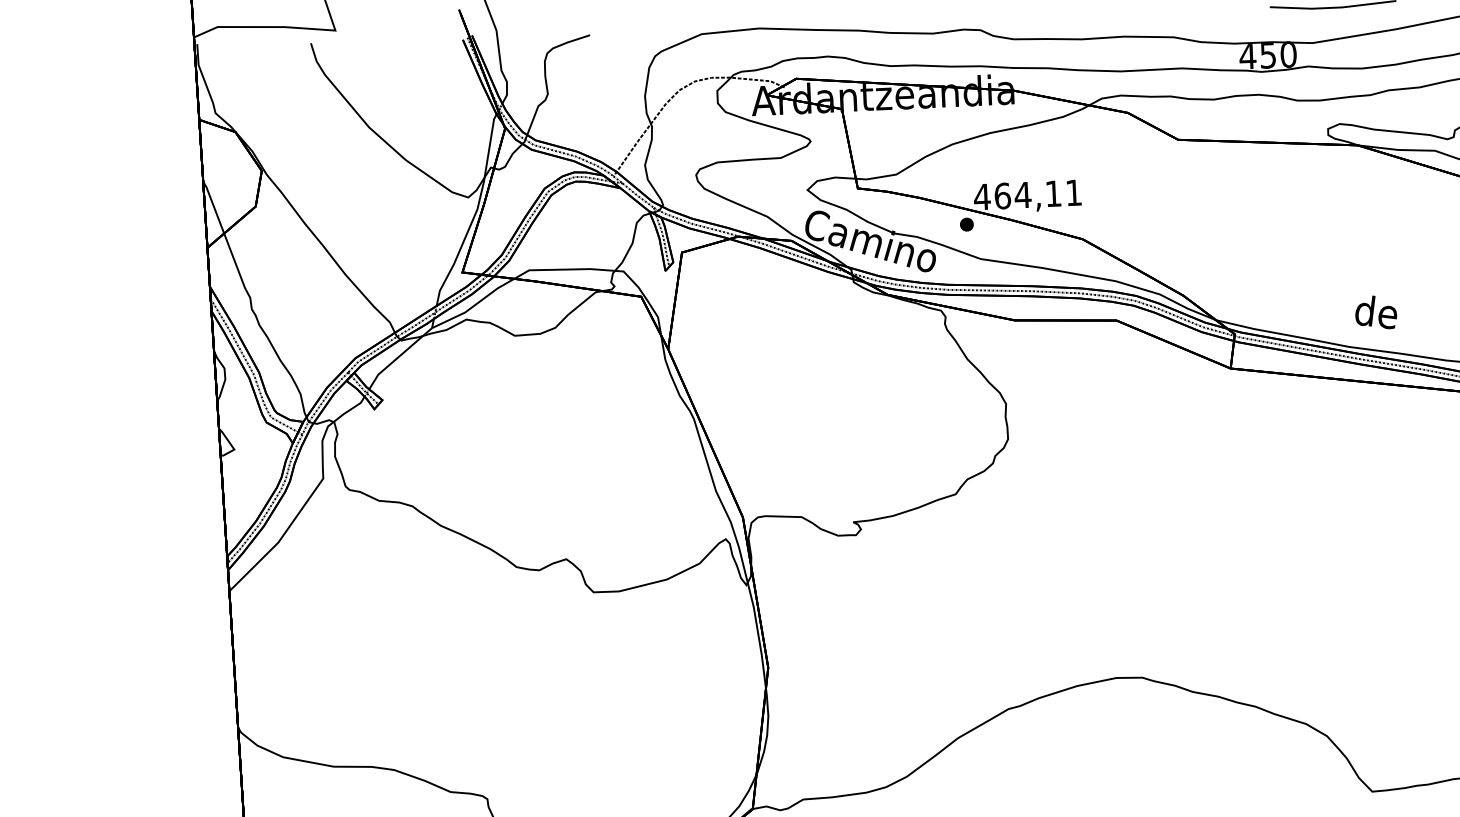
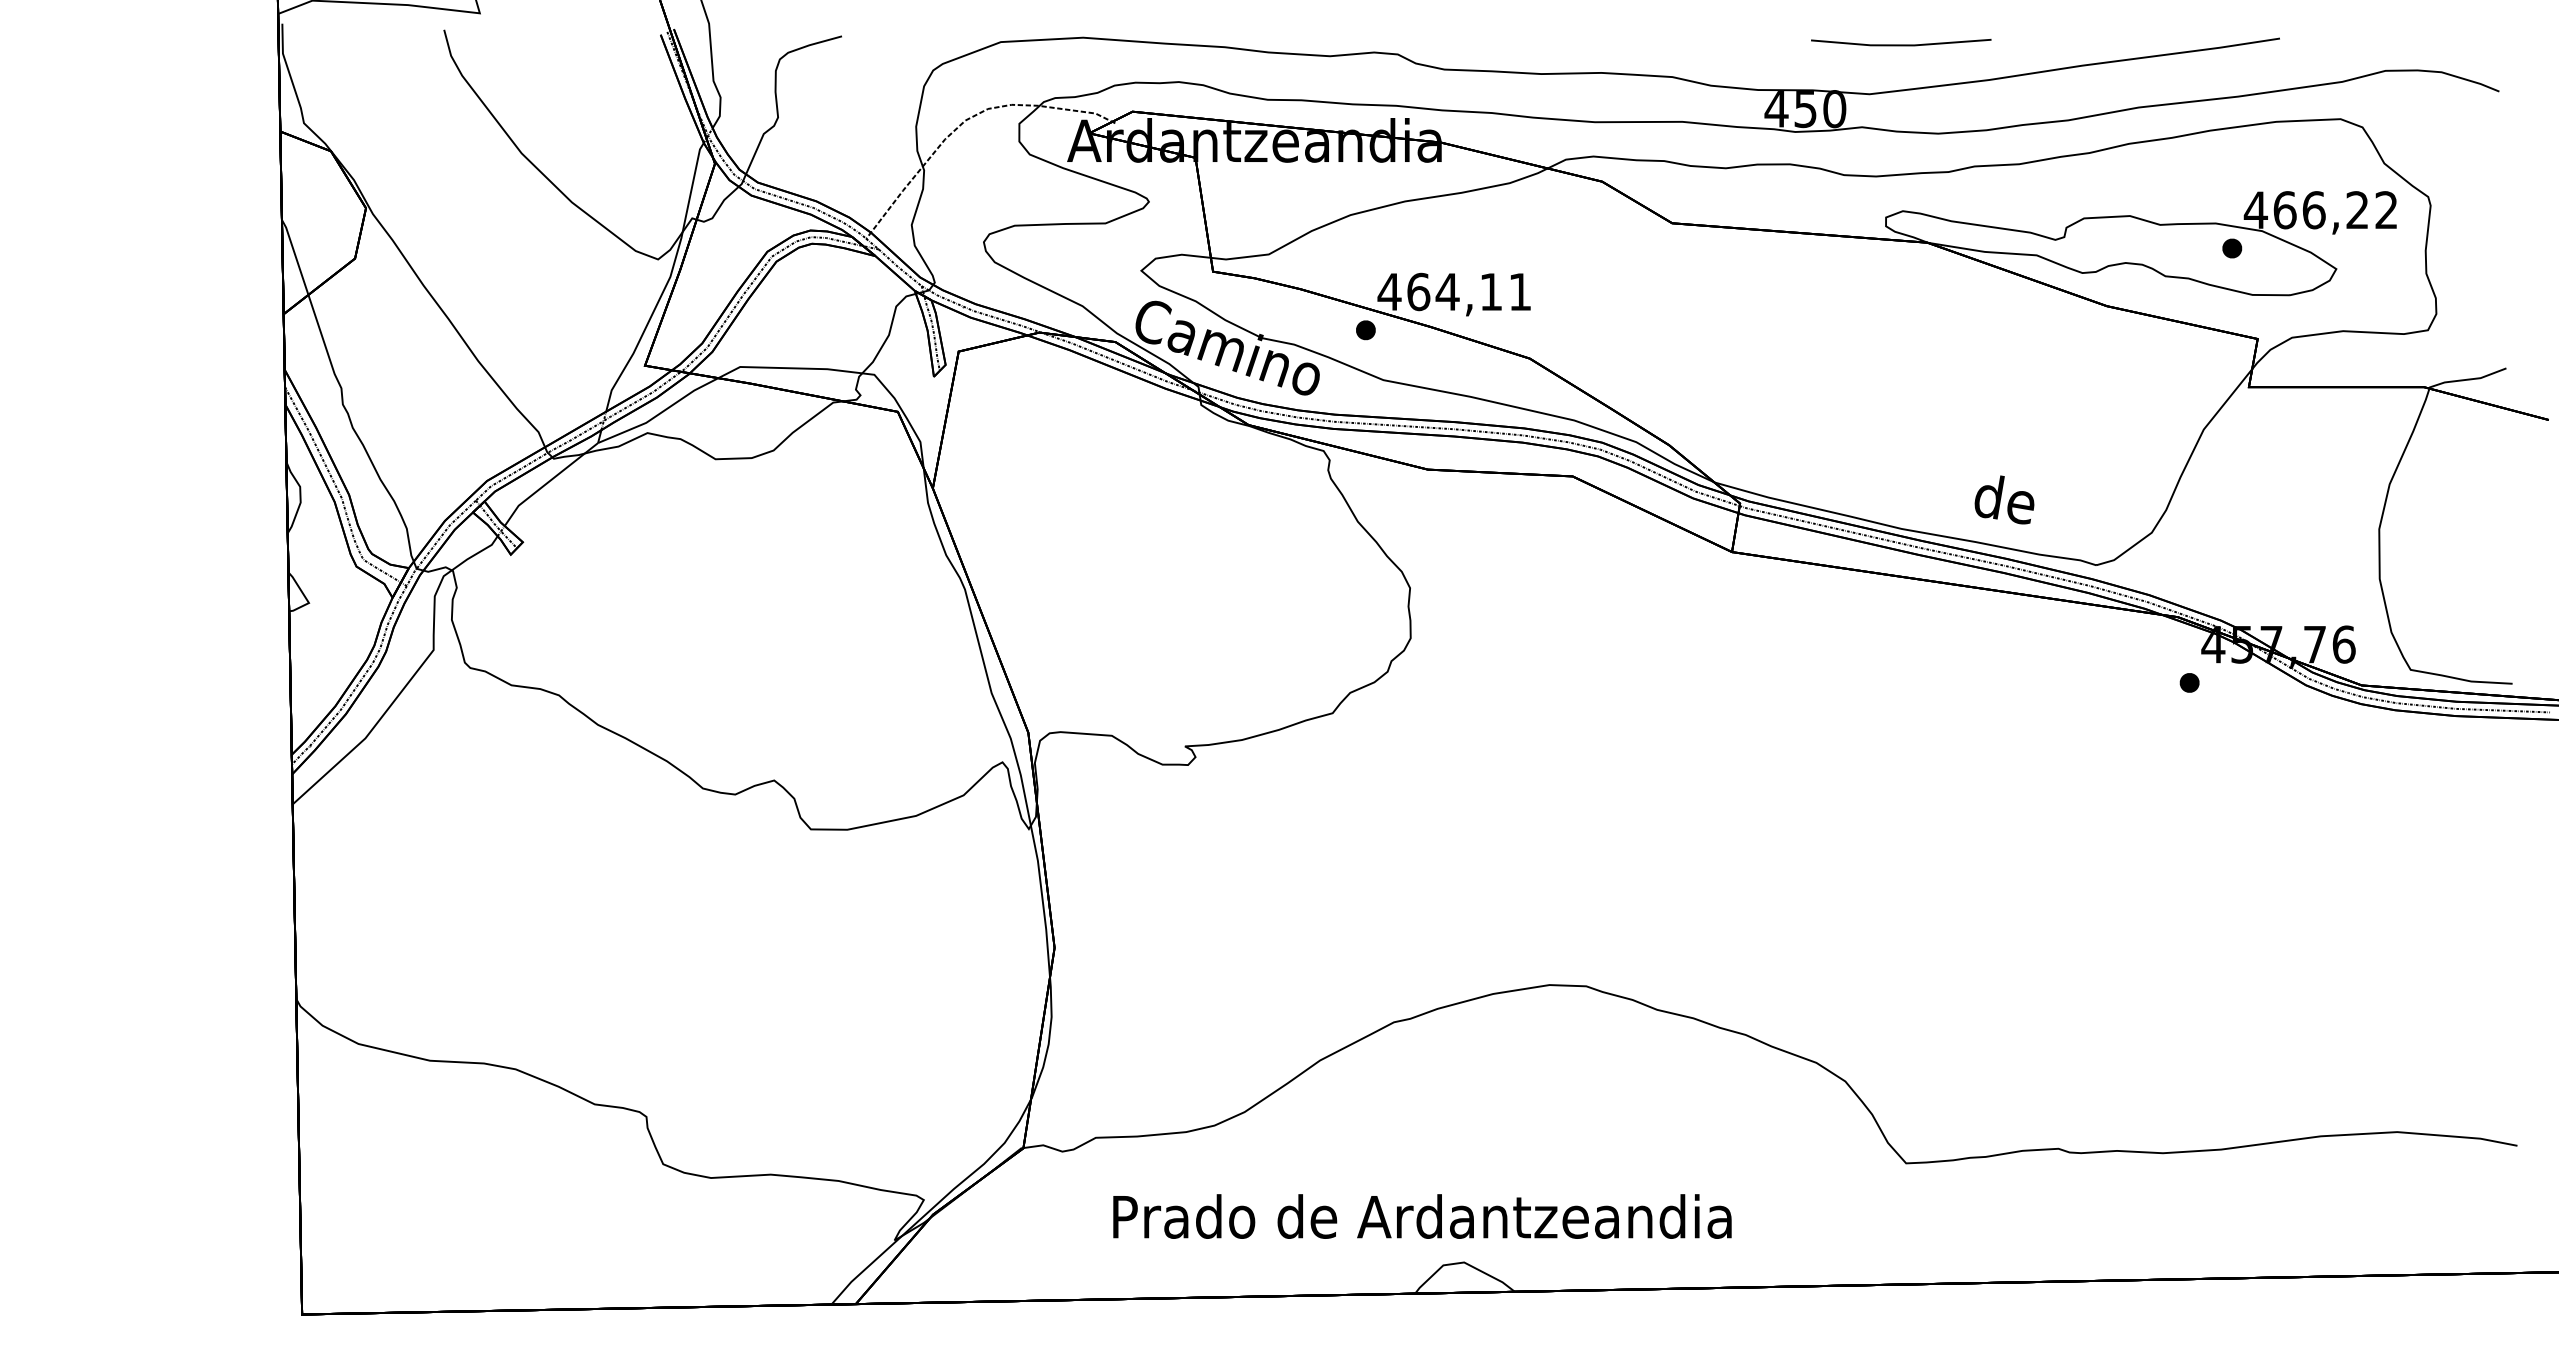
text: (1376, 312) -> (2004, 499), moved

